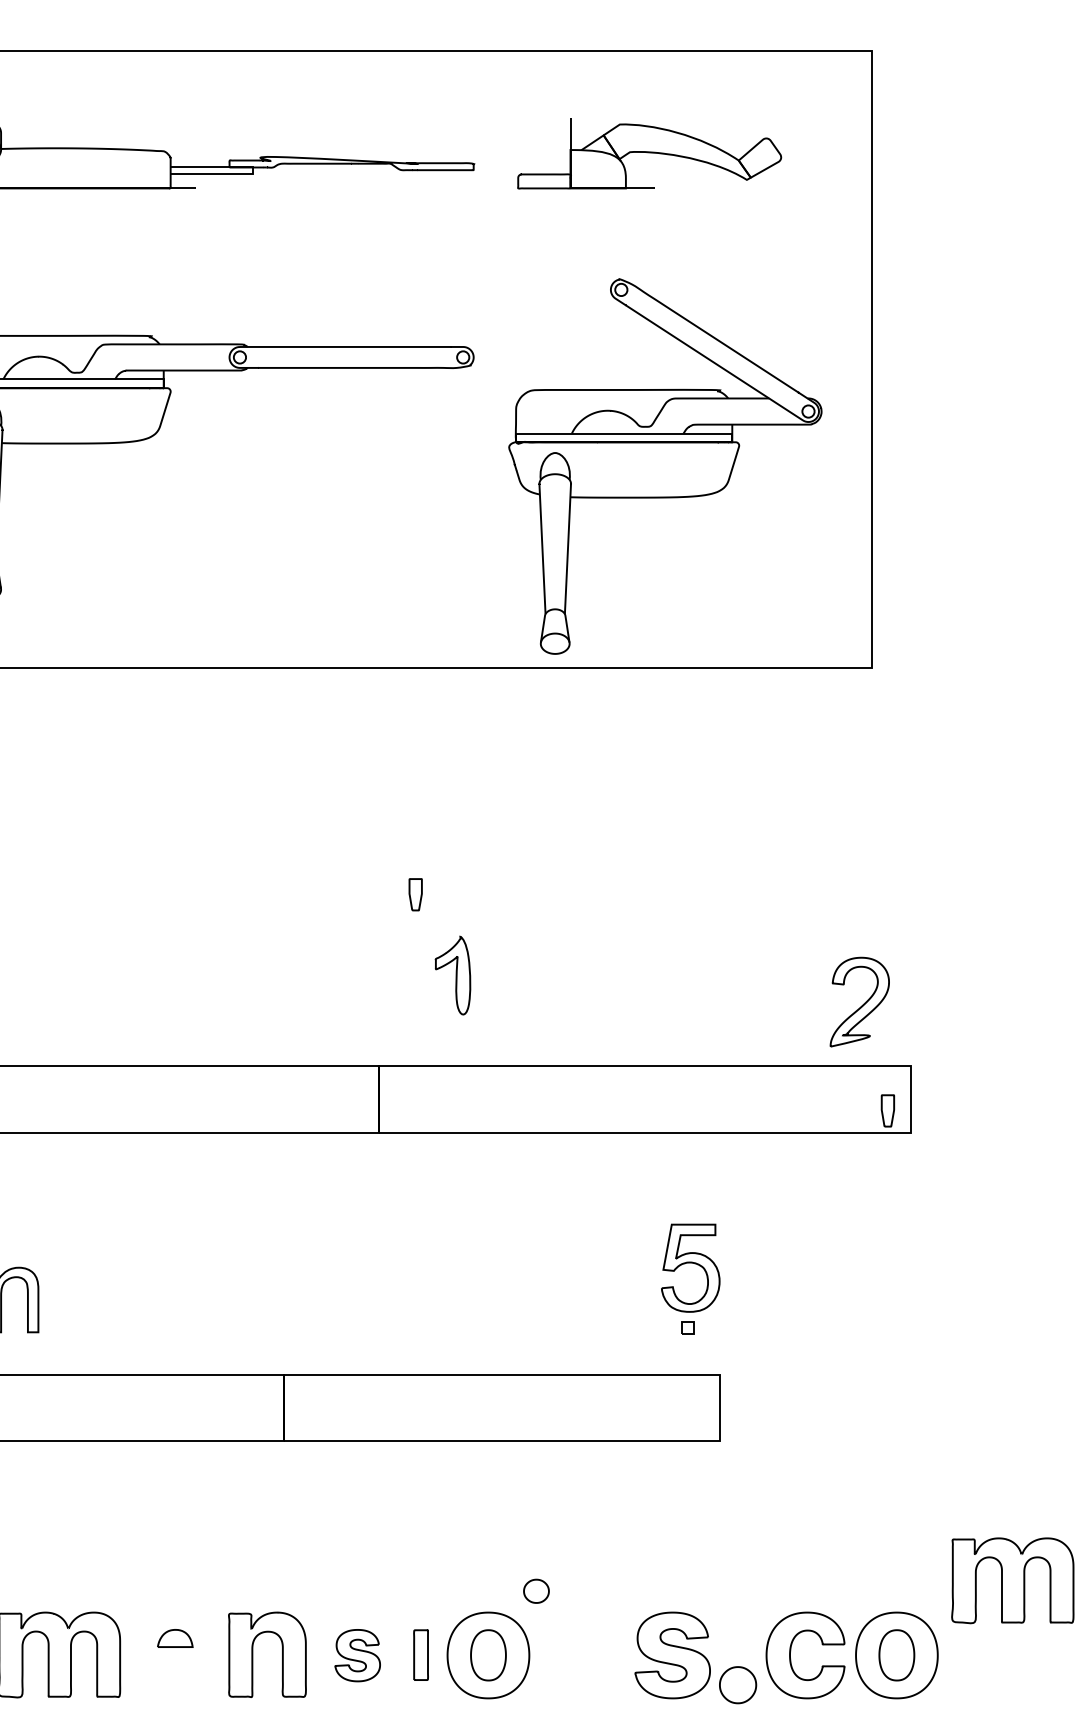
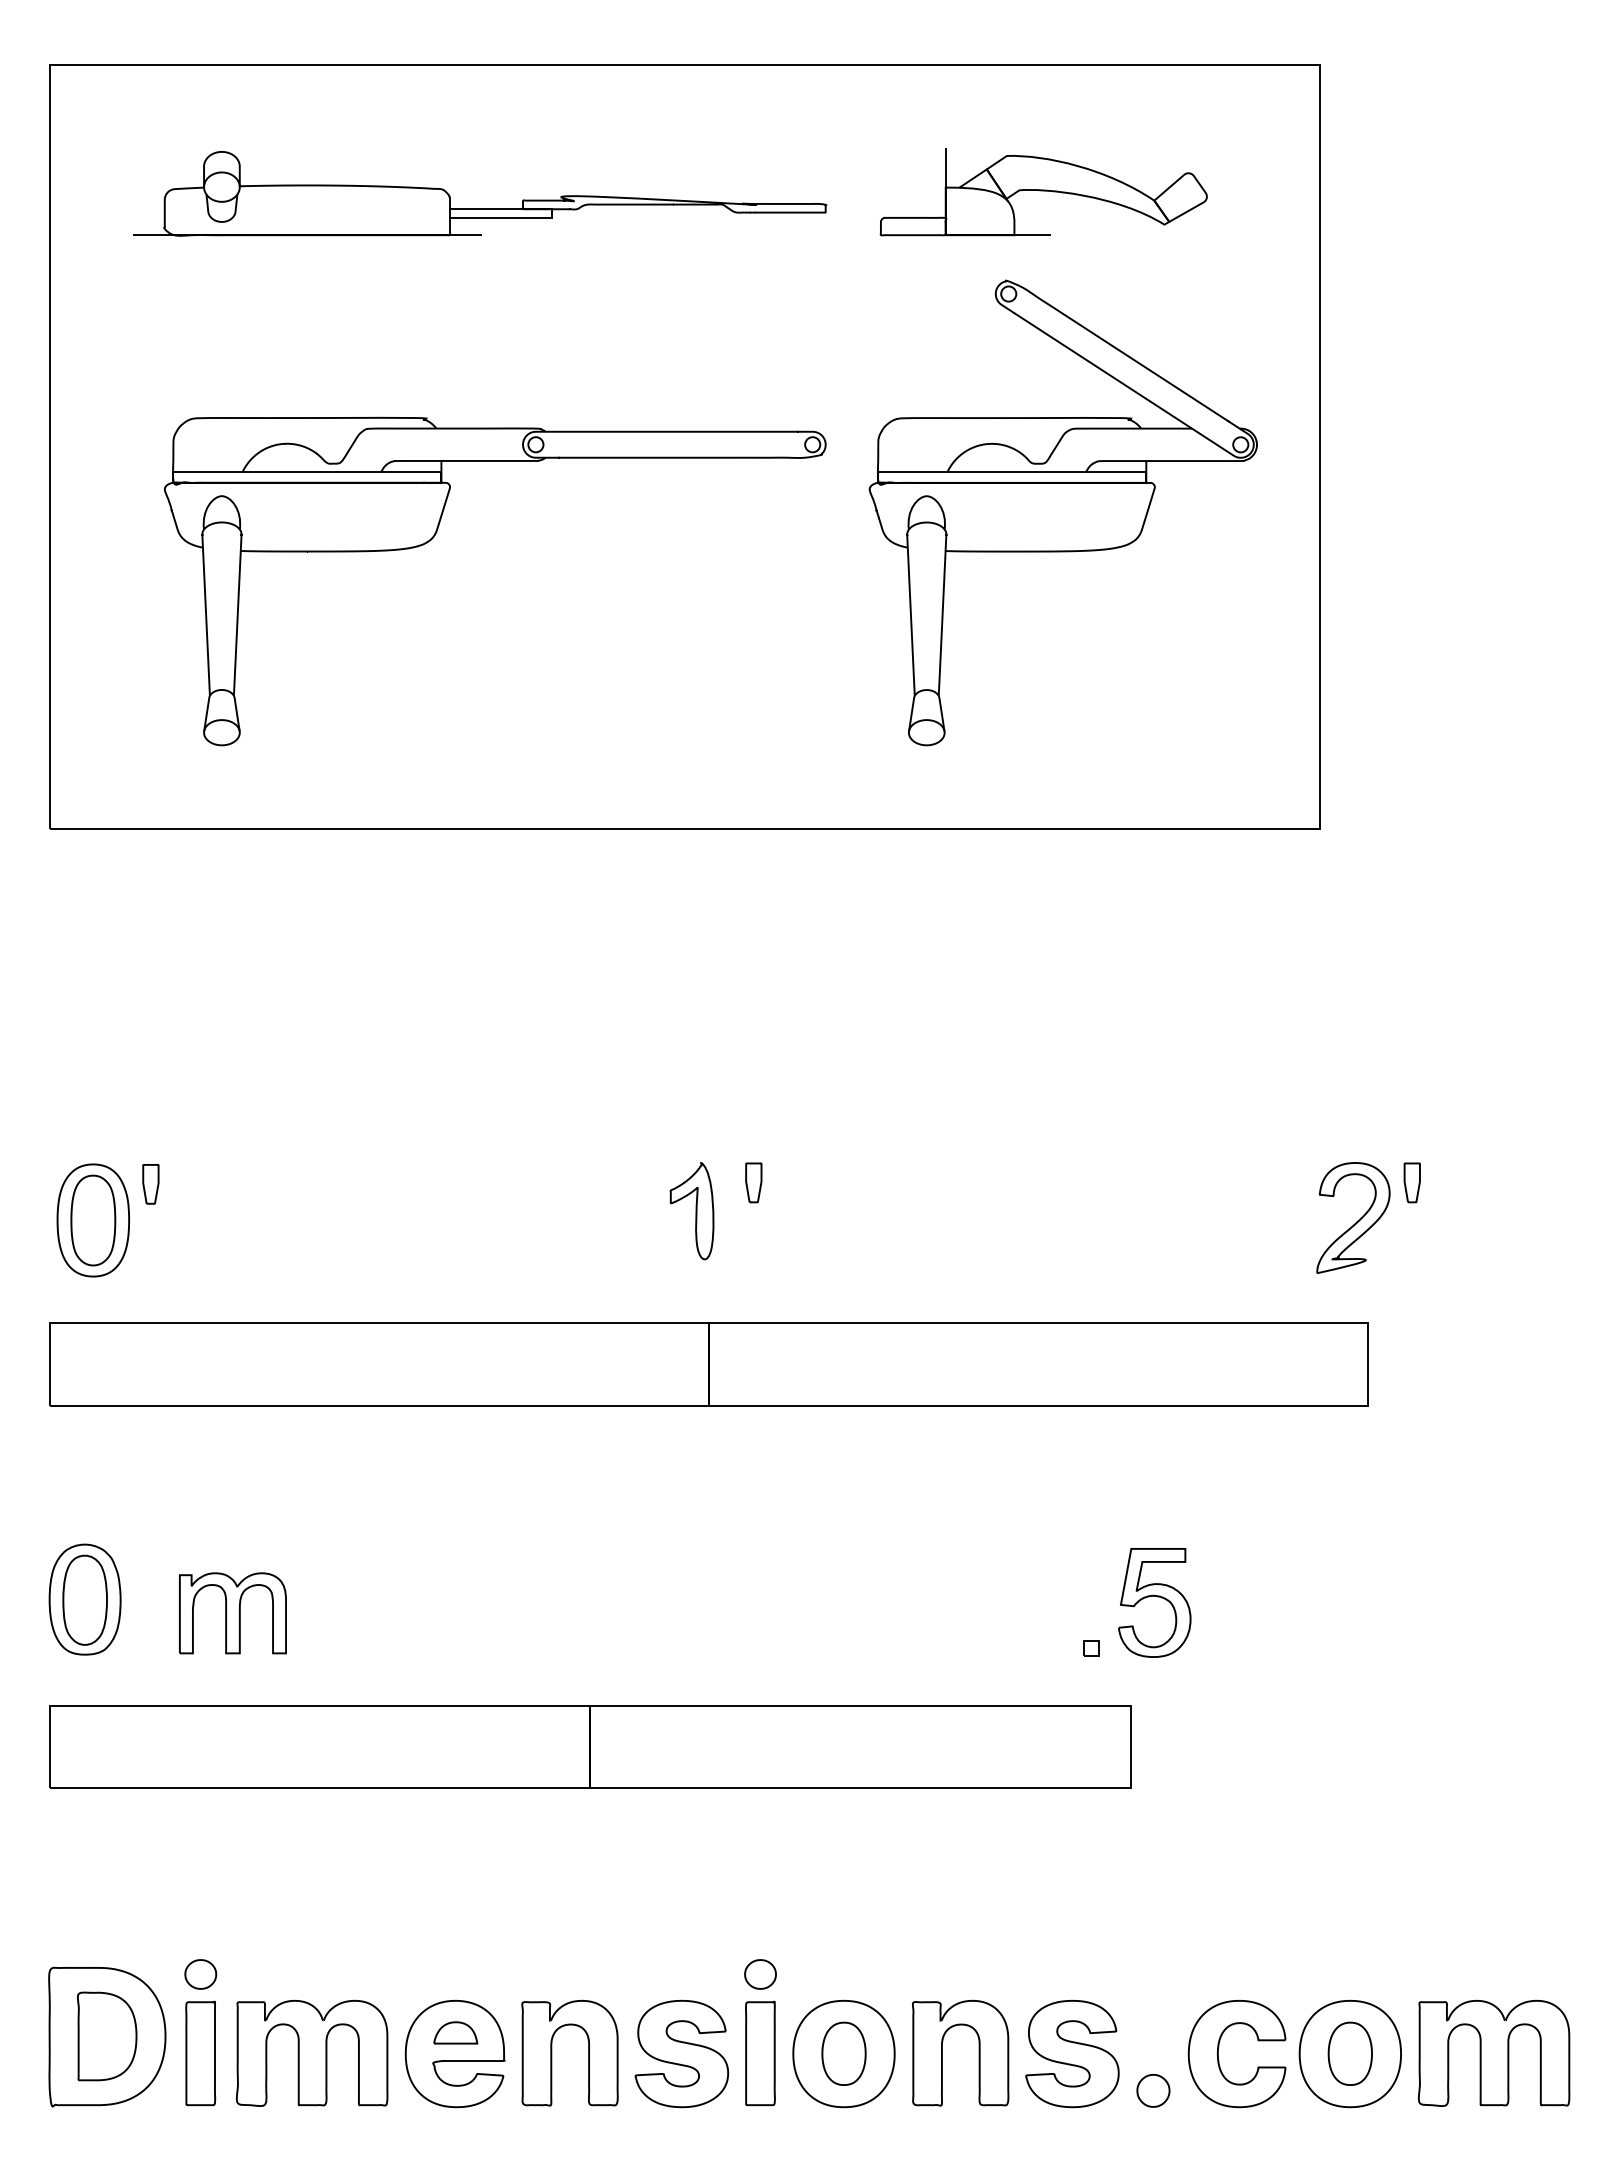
part: (664, 466) -> (1062, 512), moved
part: (415, 894) -> (753, 1182), moved
part: (452, 975) -> (691, 1211), moved
part: (859, 1001) -> (1353, 1217), moved
part: (887, 1110) -> (1411, 1182), moved
part: (690, 1267) -> (1154, 1602), moved
part: (1012, 1580) -> (1493, 2053), moved
part: (536, 1591) -> (760, 1974), moved
part: (174, 1655) -> (454, 2054), added
part: (357, 1655) -> (681, 2054), size x1.67
part: (421, 1655) -> (760, 2053), size x1.67
part: (567, 1655) -> (942, 2053), added
part: (738, 1684) -> (1153, 2090), size x0.71

